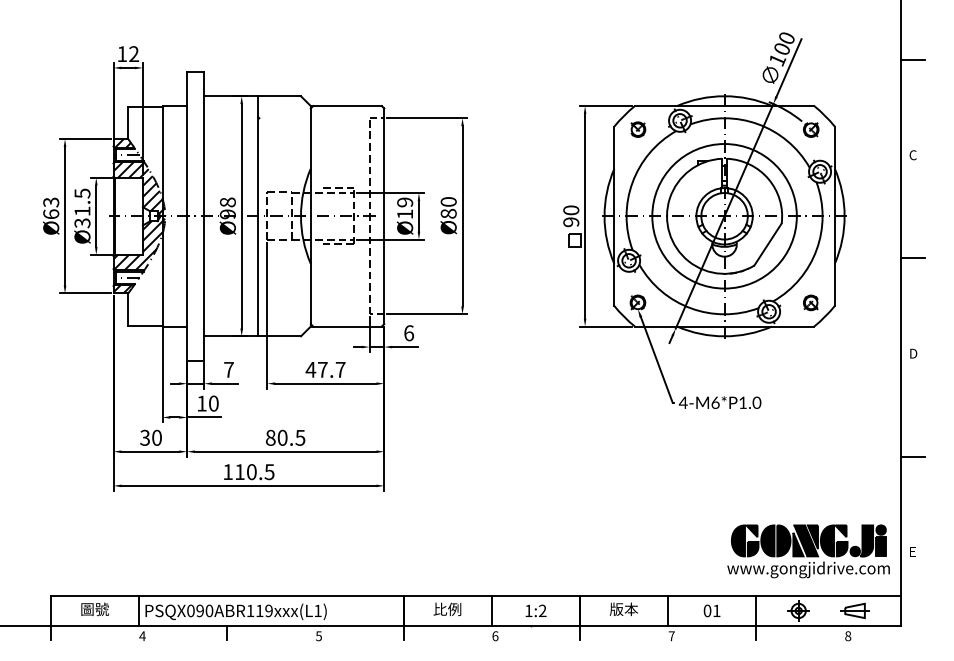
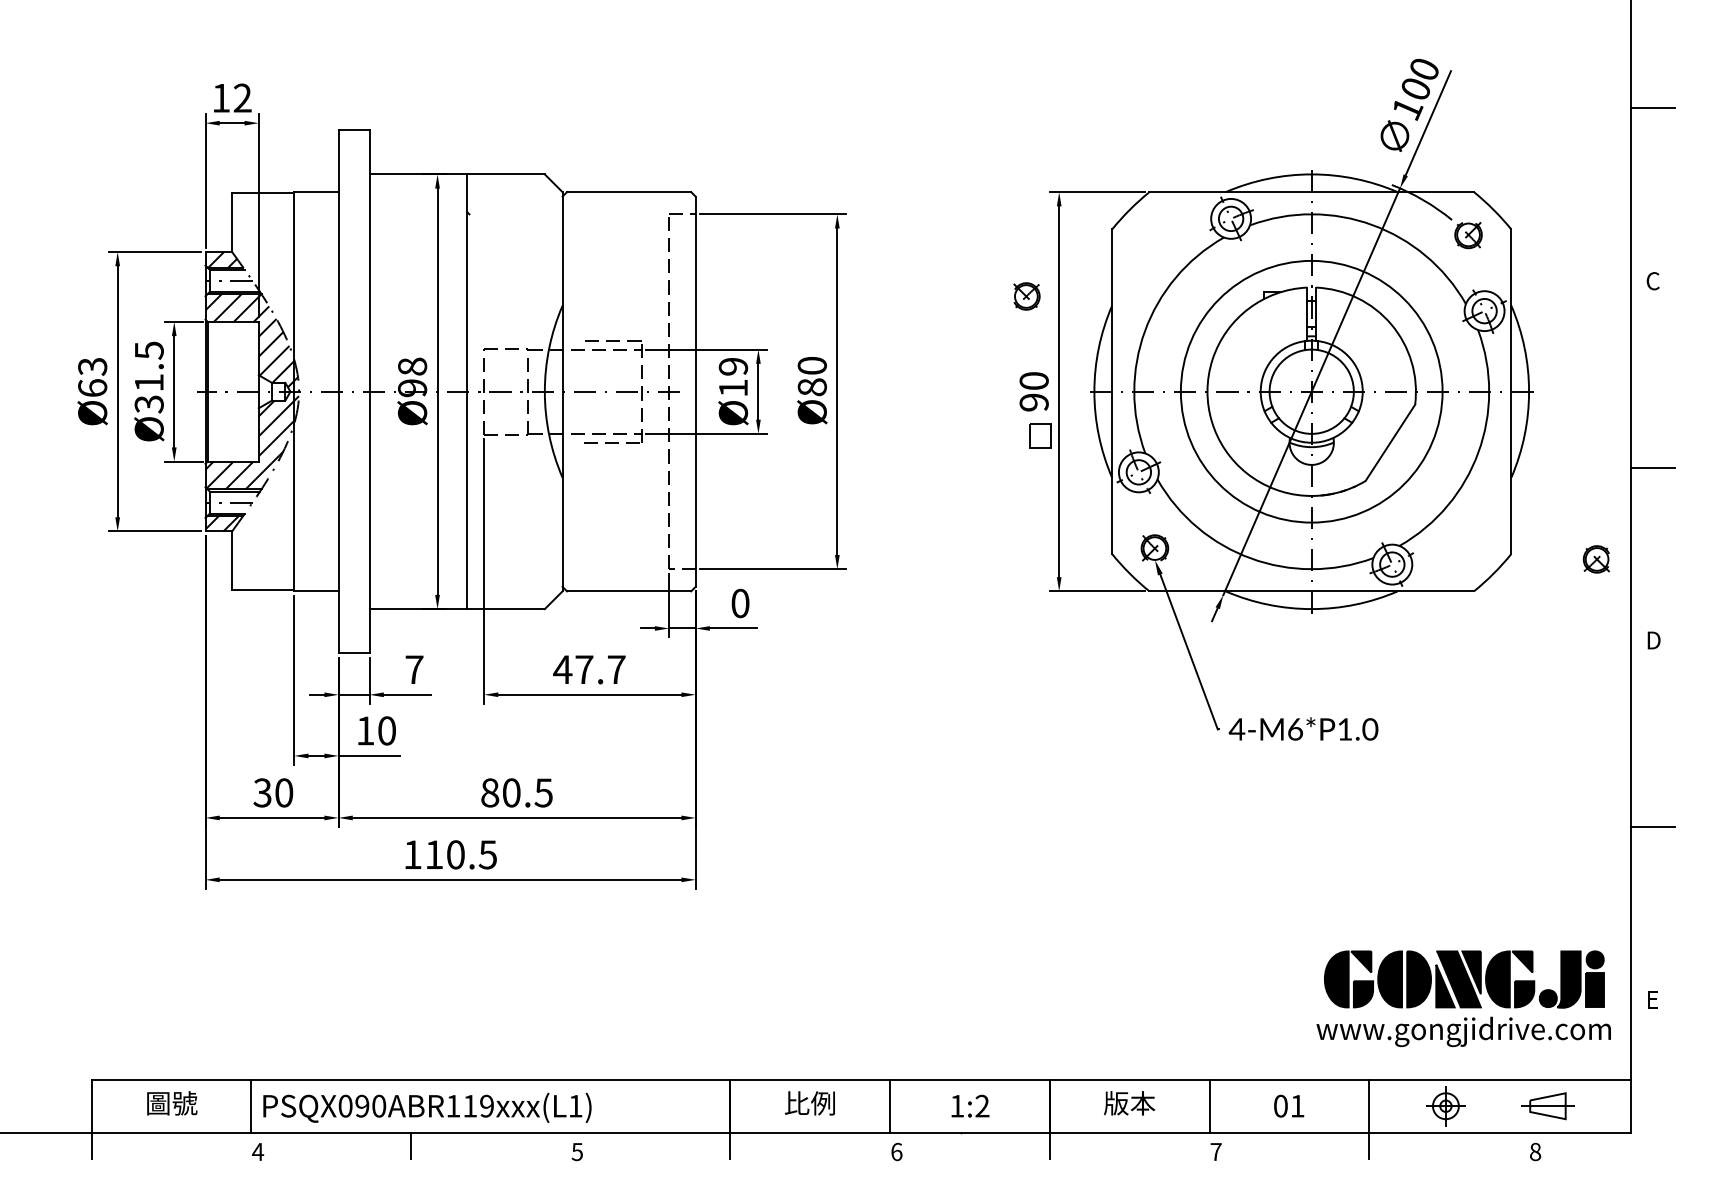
part: (638, 129) -> (1027, 296), moved
part: (810, 302) -> (1595, 558), moved
text: (409, 333) -> (741, 603), 6 -> 0

